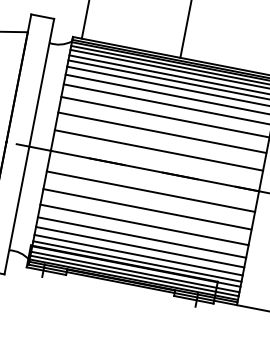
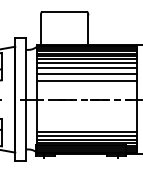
line: (158, 149) -> (86, 89), removed
line: (156, 170) -> (87, 99), solid -> dashed
line: (150, 191) -> (86, 109), removed
line: (146, 210) -> (86, 118), removed
line: (143, 224) -> (86, 125), removed

